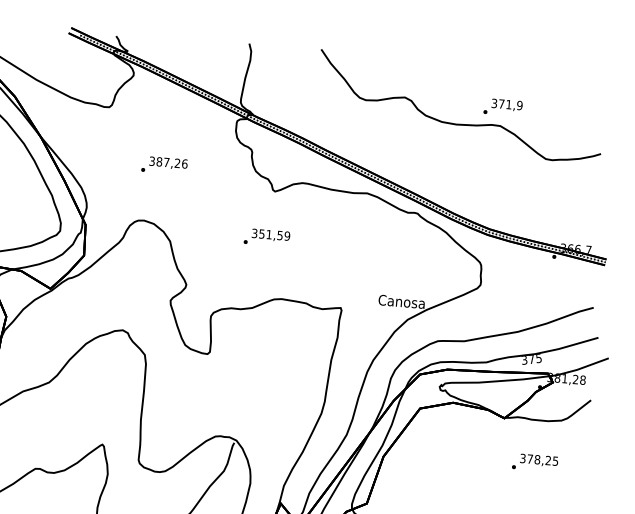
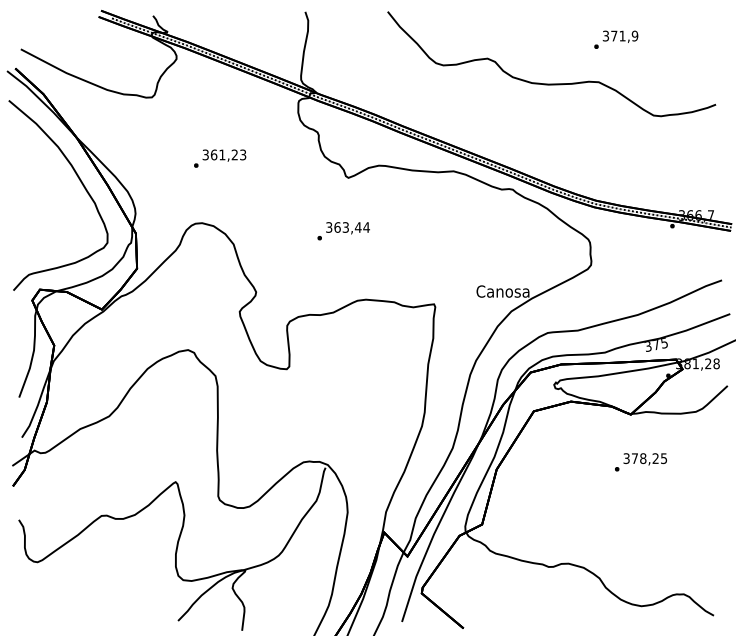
text: (503, 107) -> (616, 39), moved
text: (172, 162) -> (228, 154), 387,26 -> 361,23
text: (275, 235) -> (352, 227), 351,59 -> 363,44
text: (534, 462) -> (640, 462), moved

